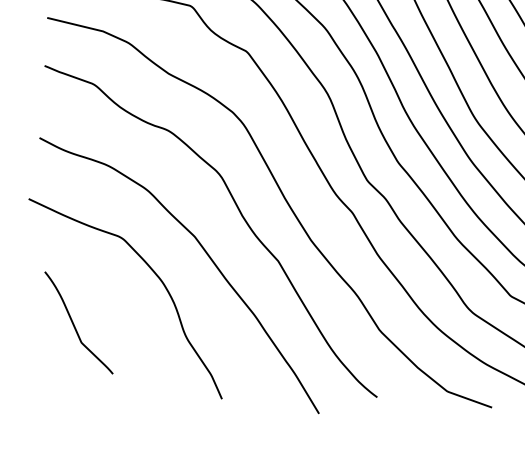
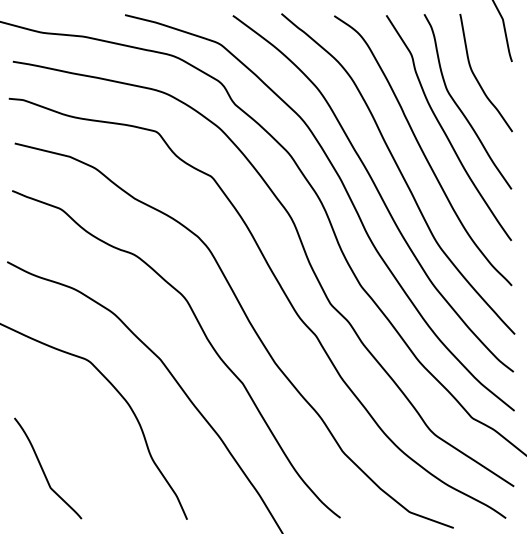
curve: (75, 325) -> (44, 471), moved

